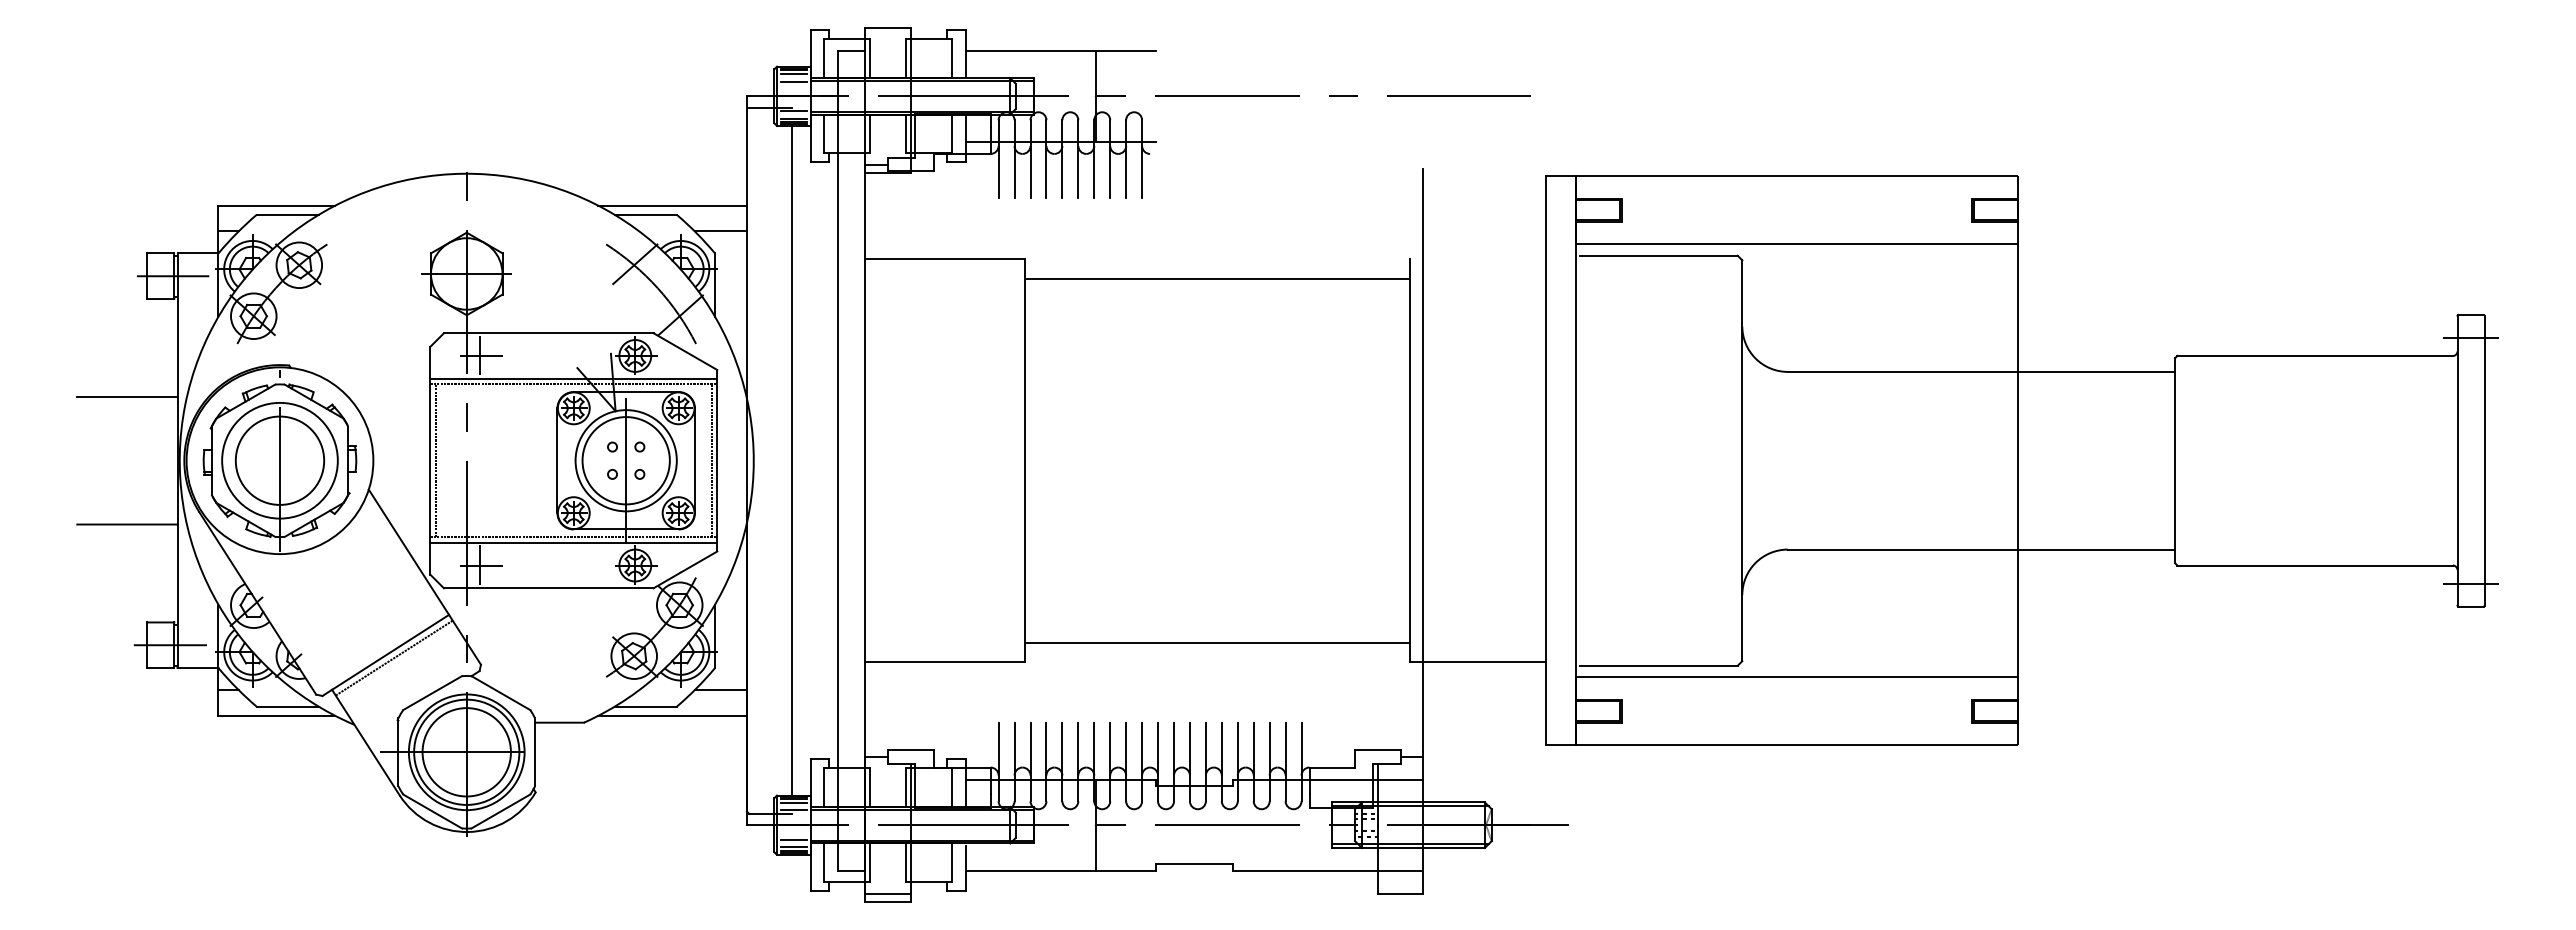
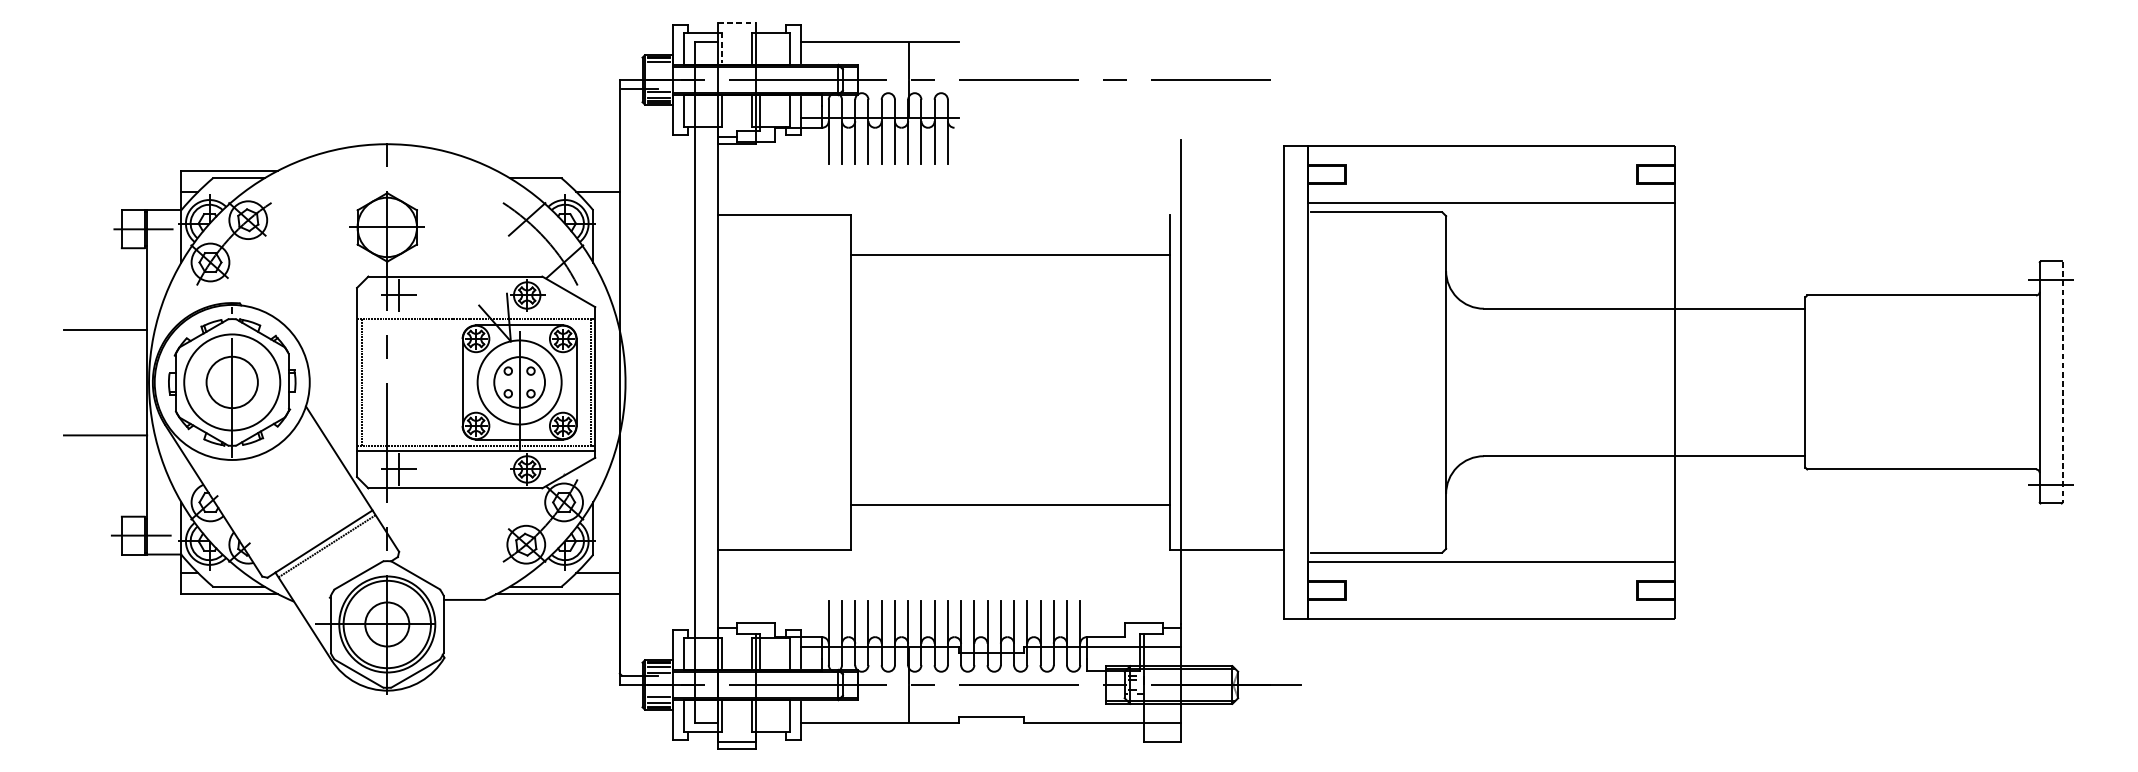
line: (888, 27) -> (737, 22), solid -> dashed
line: (869, 58) -> (721, 48), solid -> dashed
line: (793, 81) -> (658, 67), removed
line: (672, 205) -> (558, 170), removed
line: (1216, 278) -> (1009, 255), moved
line: (573, 378) -> (475, 314), removed
circle: (279, 460) -> (231, 382), size x0.7
circle: (625, 460) -> (519, 382), size x0.7
line: (792, 460) -> (657, 382), removed
line: (2484, 460) -> (2062, 382), solid -> dashed
line: (1216, 642) -> (1009, 504), moved
circle: (466, 752) -> (387, 624), size x0.6

